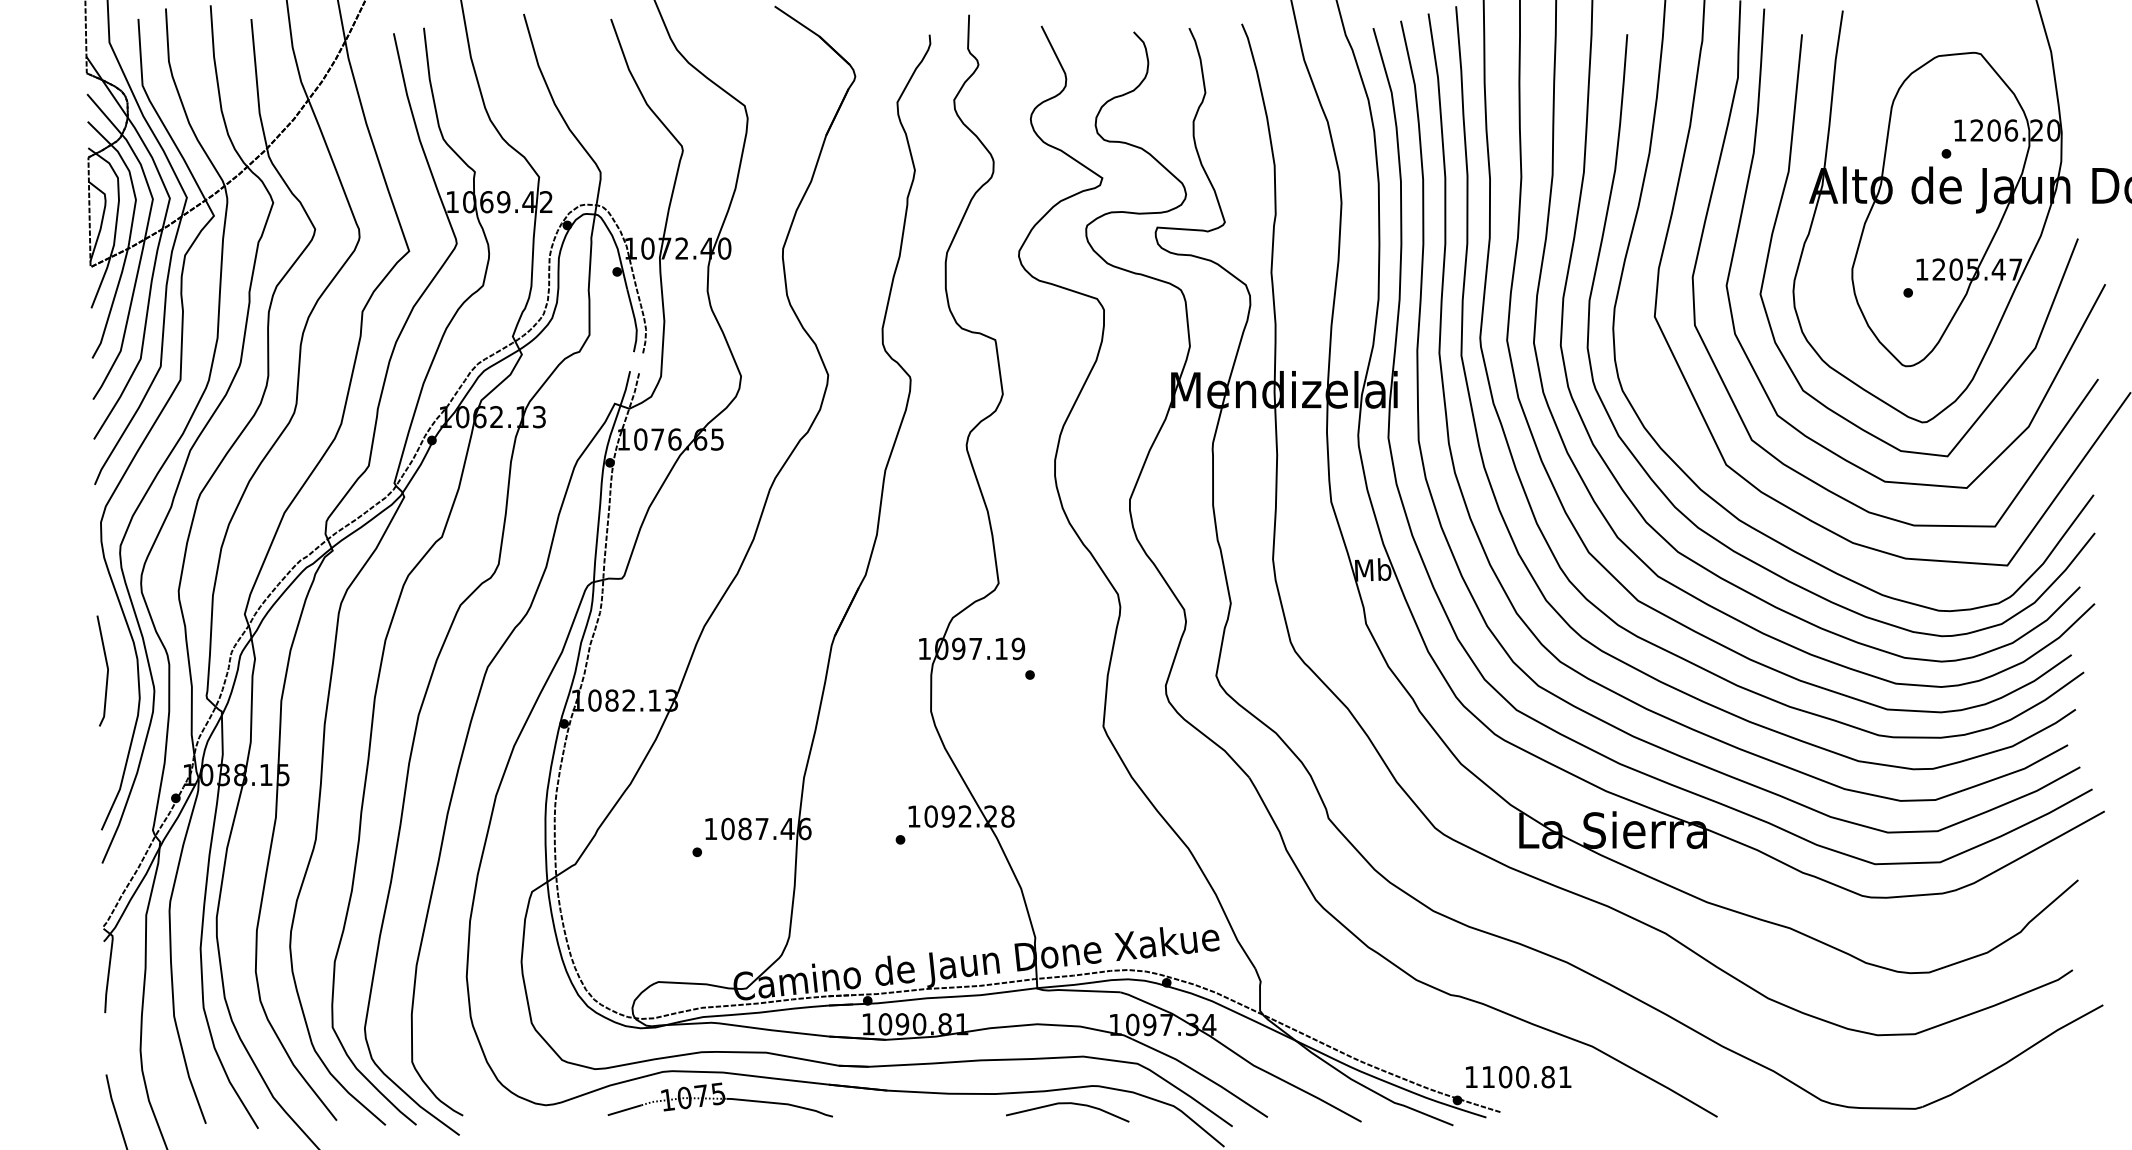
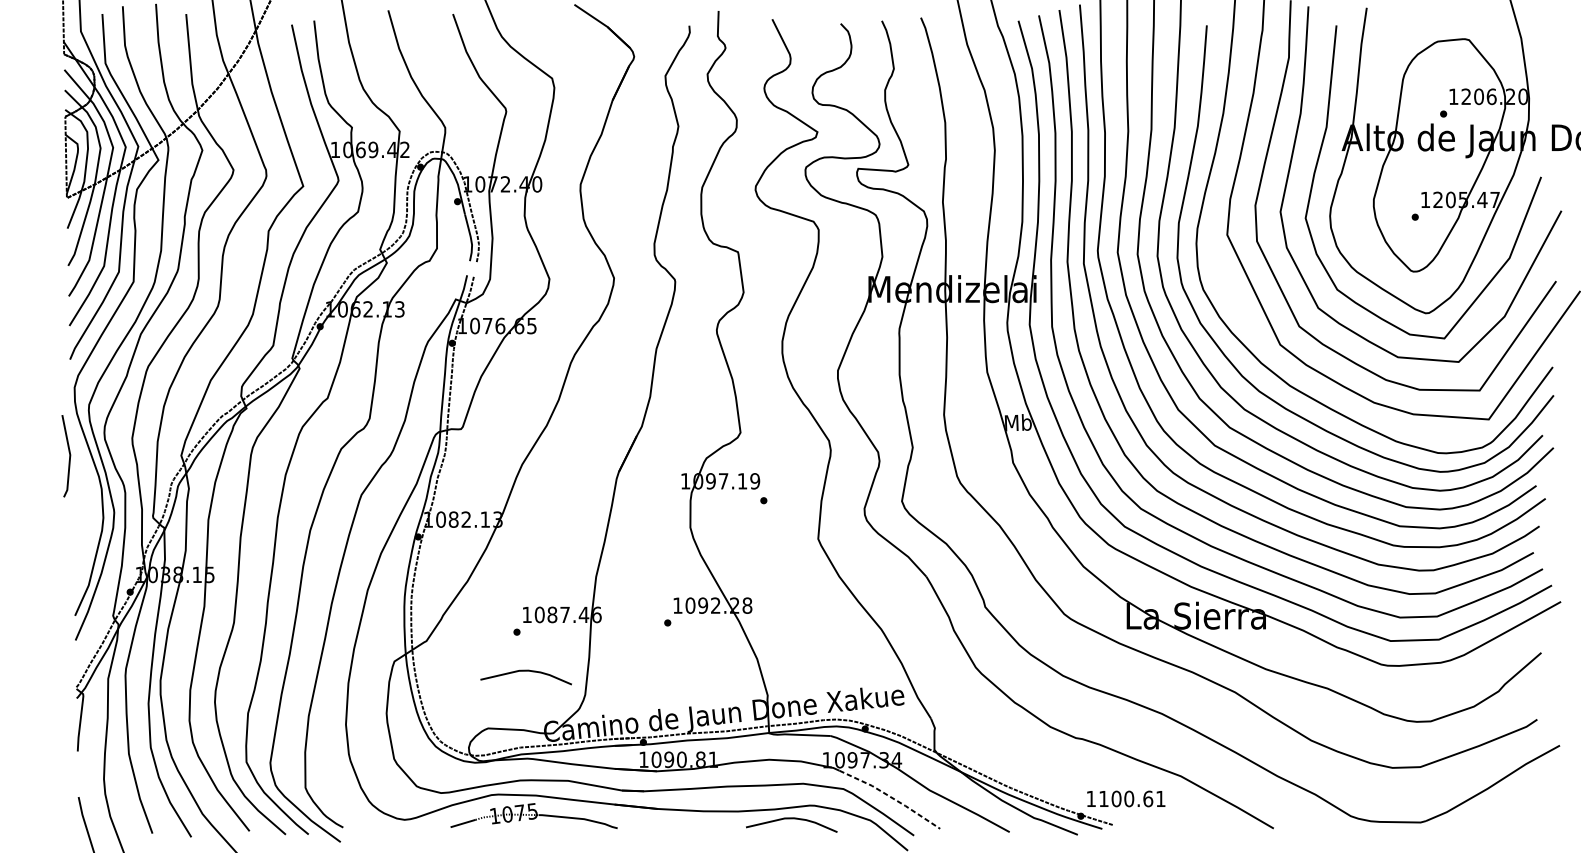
line: (106, 667) -> (69, 453), moved
curve: (709, 905) -> (526, 671), added
line: (1202, 1075) -> (891, 797), solid -> dashed
text: (1548, 1077) -> (1148, 799), 1100.81 -> 1100.61

